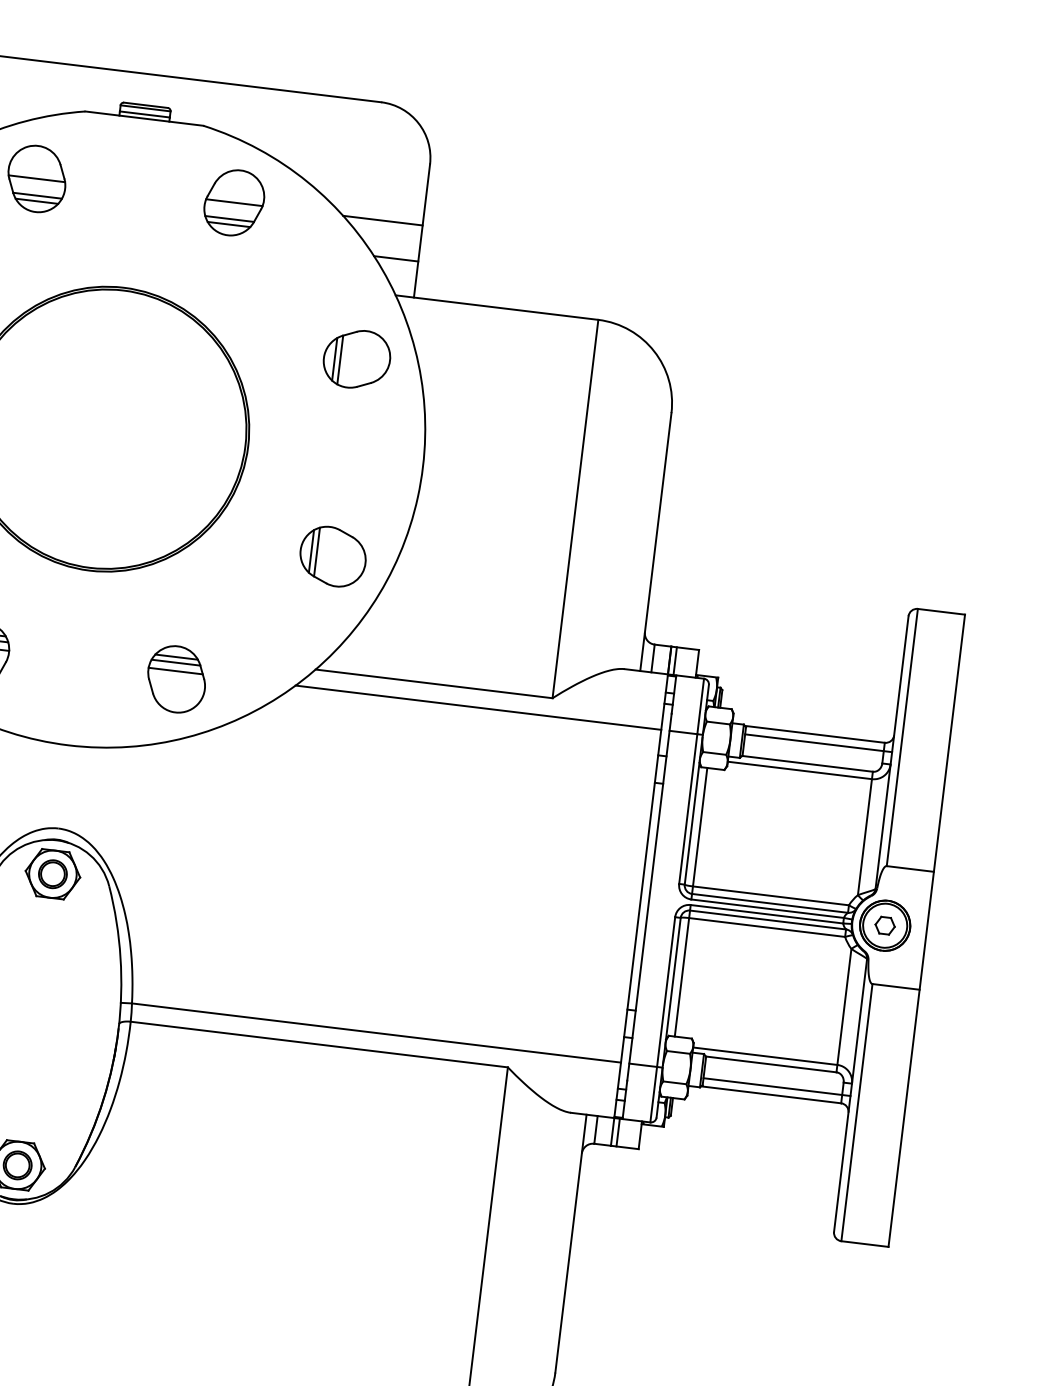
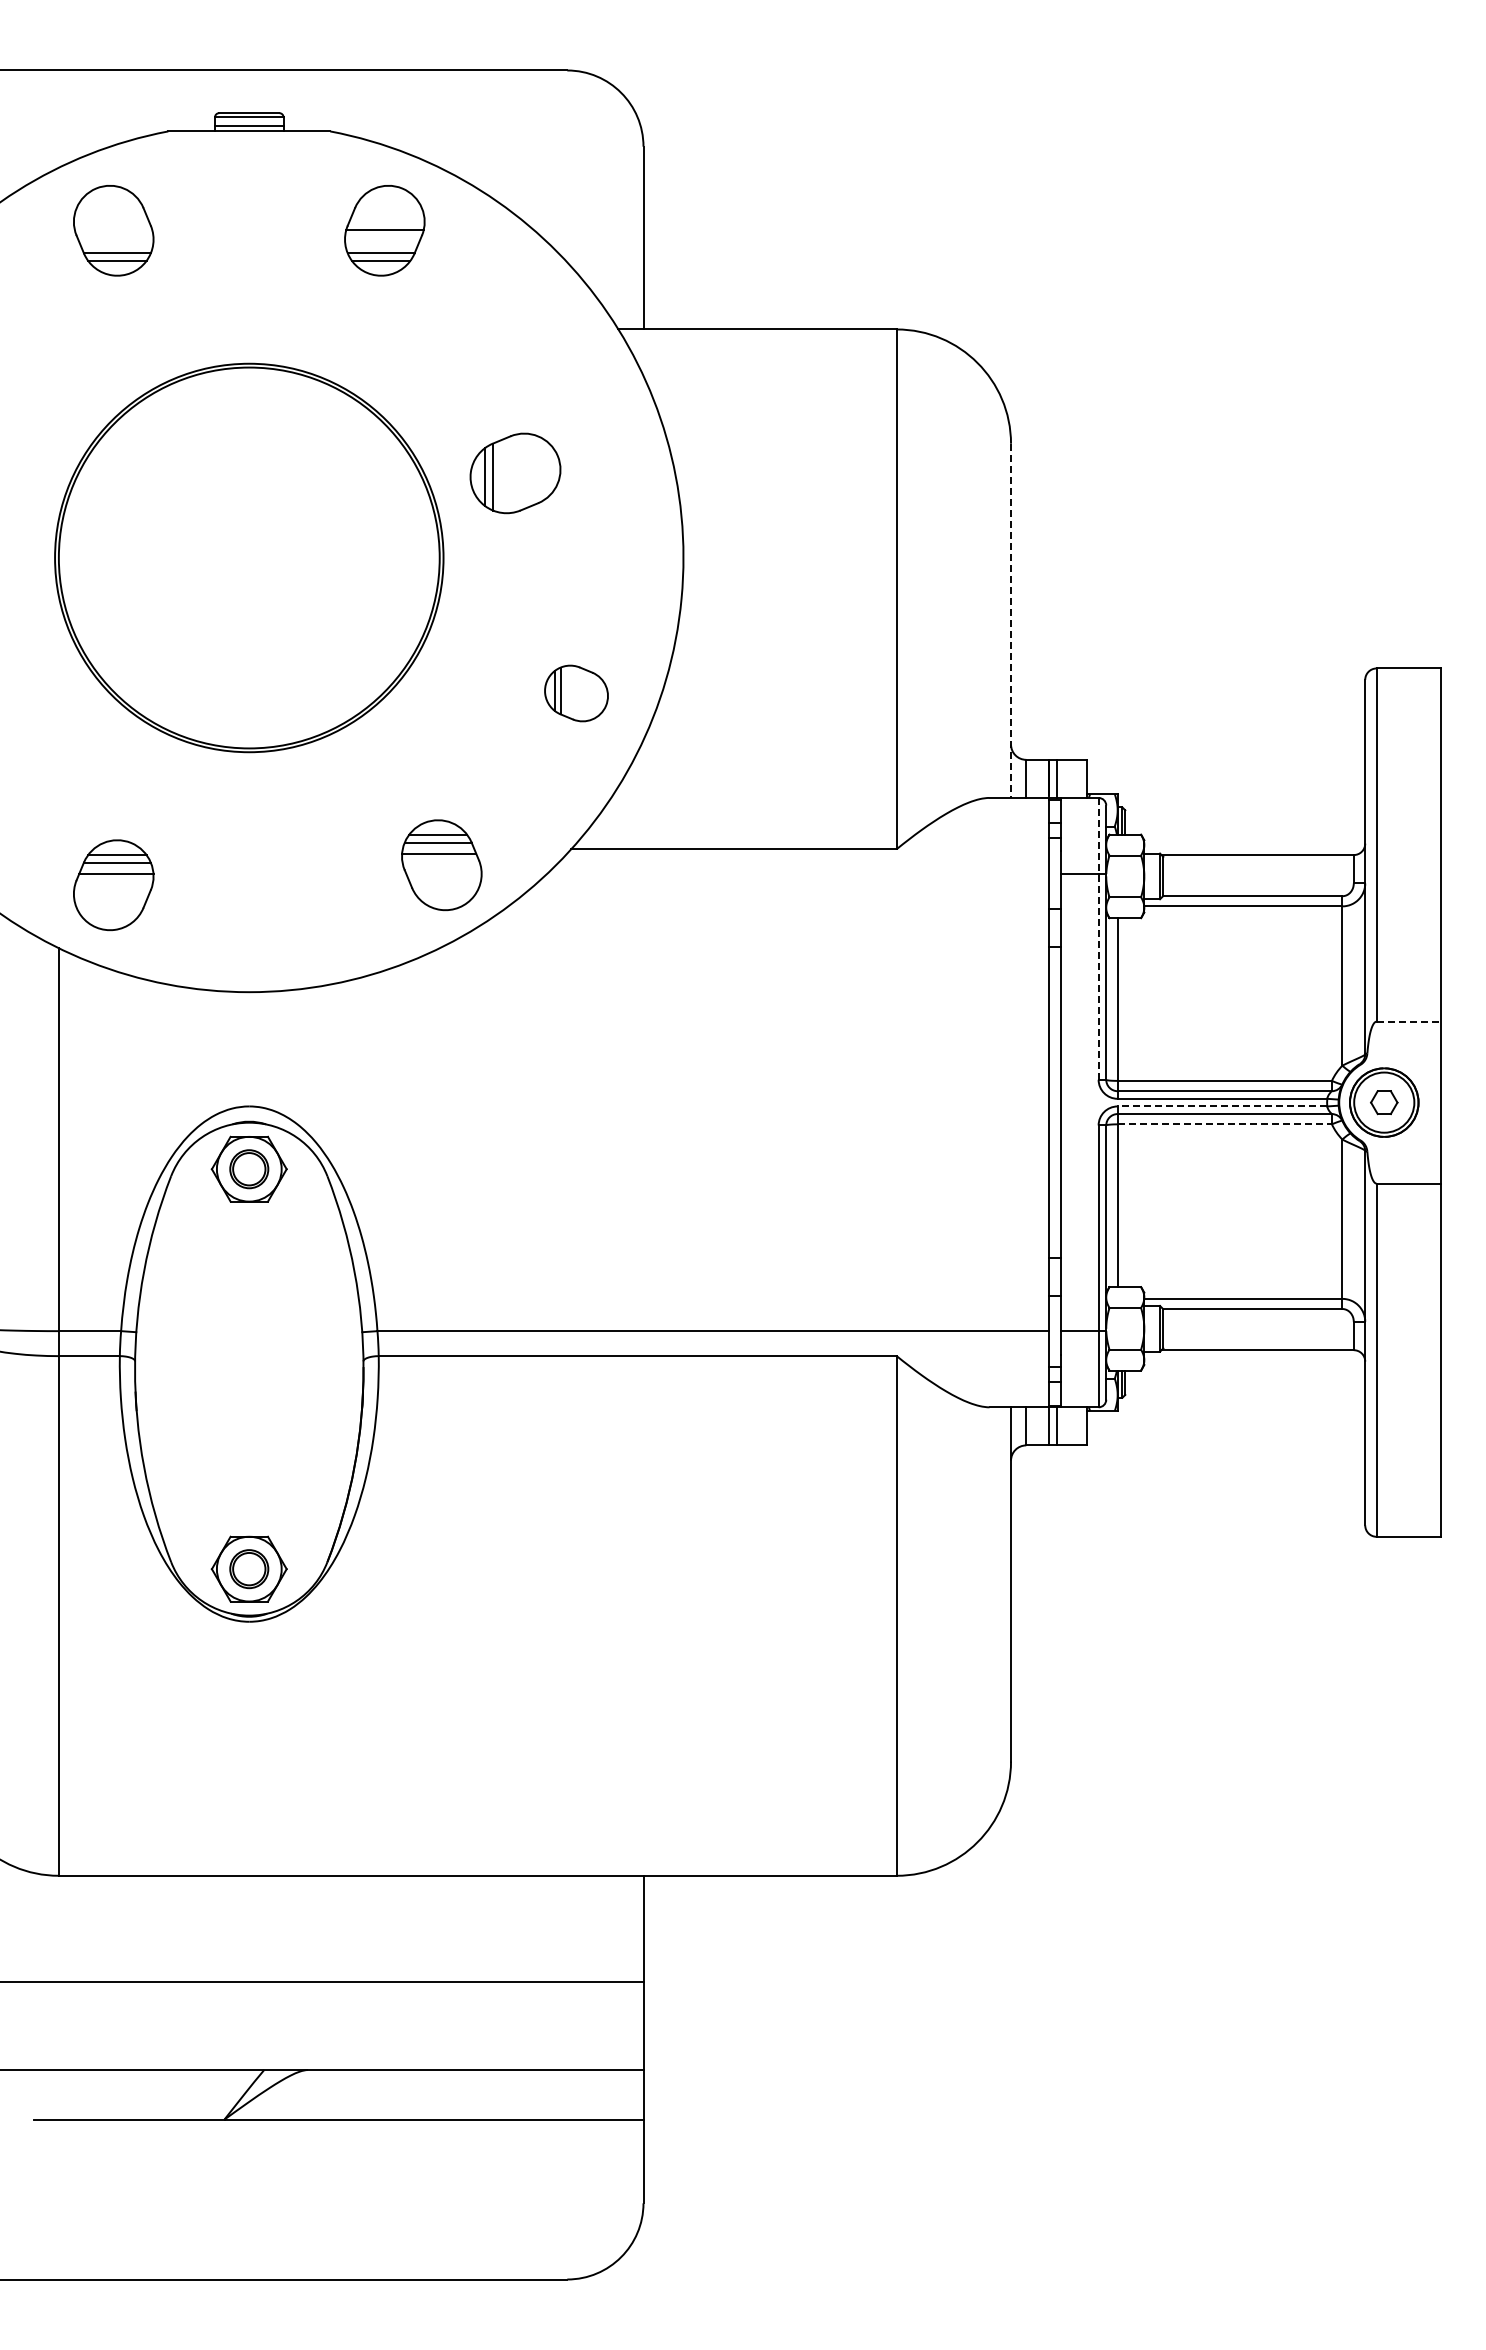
line: (36, 178) -> (113, 230), removed
line: (382, 220) -> (588, 230), removed
line: (395, 258) -> (612, 279), removed
part: (356, 359) -> (515, 473), moved
line: (656, 542) -> (1011, 621), solid -> dashed
part: (333, 556) -> (576, 693), size x0.7
part: (176, 679) -> (441, 865), moved
line: (478, 707) -> (797, 874), removed
line: (818, 743) -> (1264, 866), removed
line: (691, 781) -> (1098, 938), solid -> dashed
line: (910, 868) -> (1409, 1021), solid -> dashed
line: (767, 914) -> (1222, 1106), solid -> dashed
line: (767, 927) -> (1225, 1124), solid -> dashed
line: (777, 1086) -> (1264, 1338), removed

